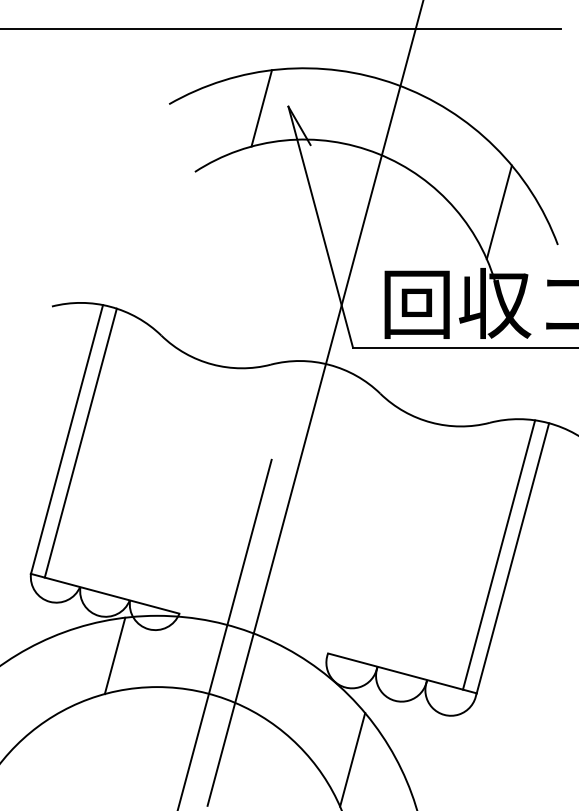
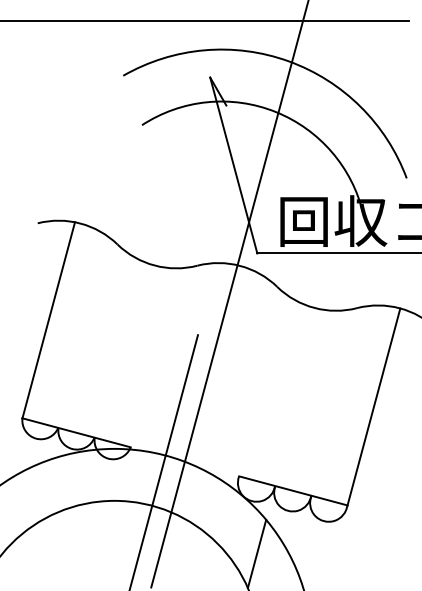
line: (261, 108) -> (190, 78), removed
line: (498, 212) -> (363, 154), removed
line: (80, 442) -> (58, 322), removed
line: (498, 554) -> (363, 404), removed
line: (114, 655) -> (83, 477), removed

